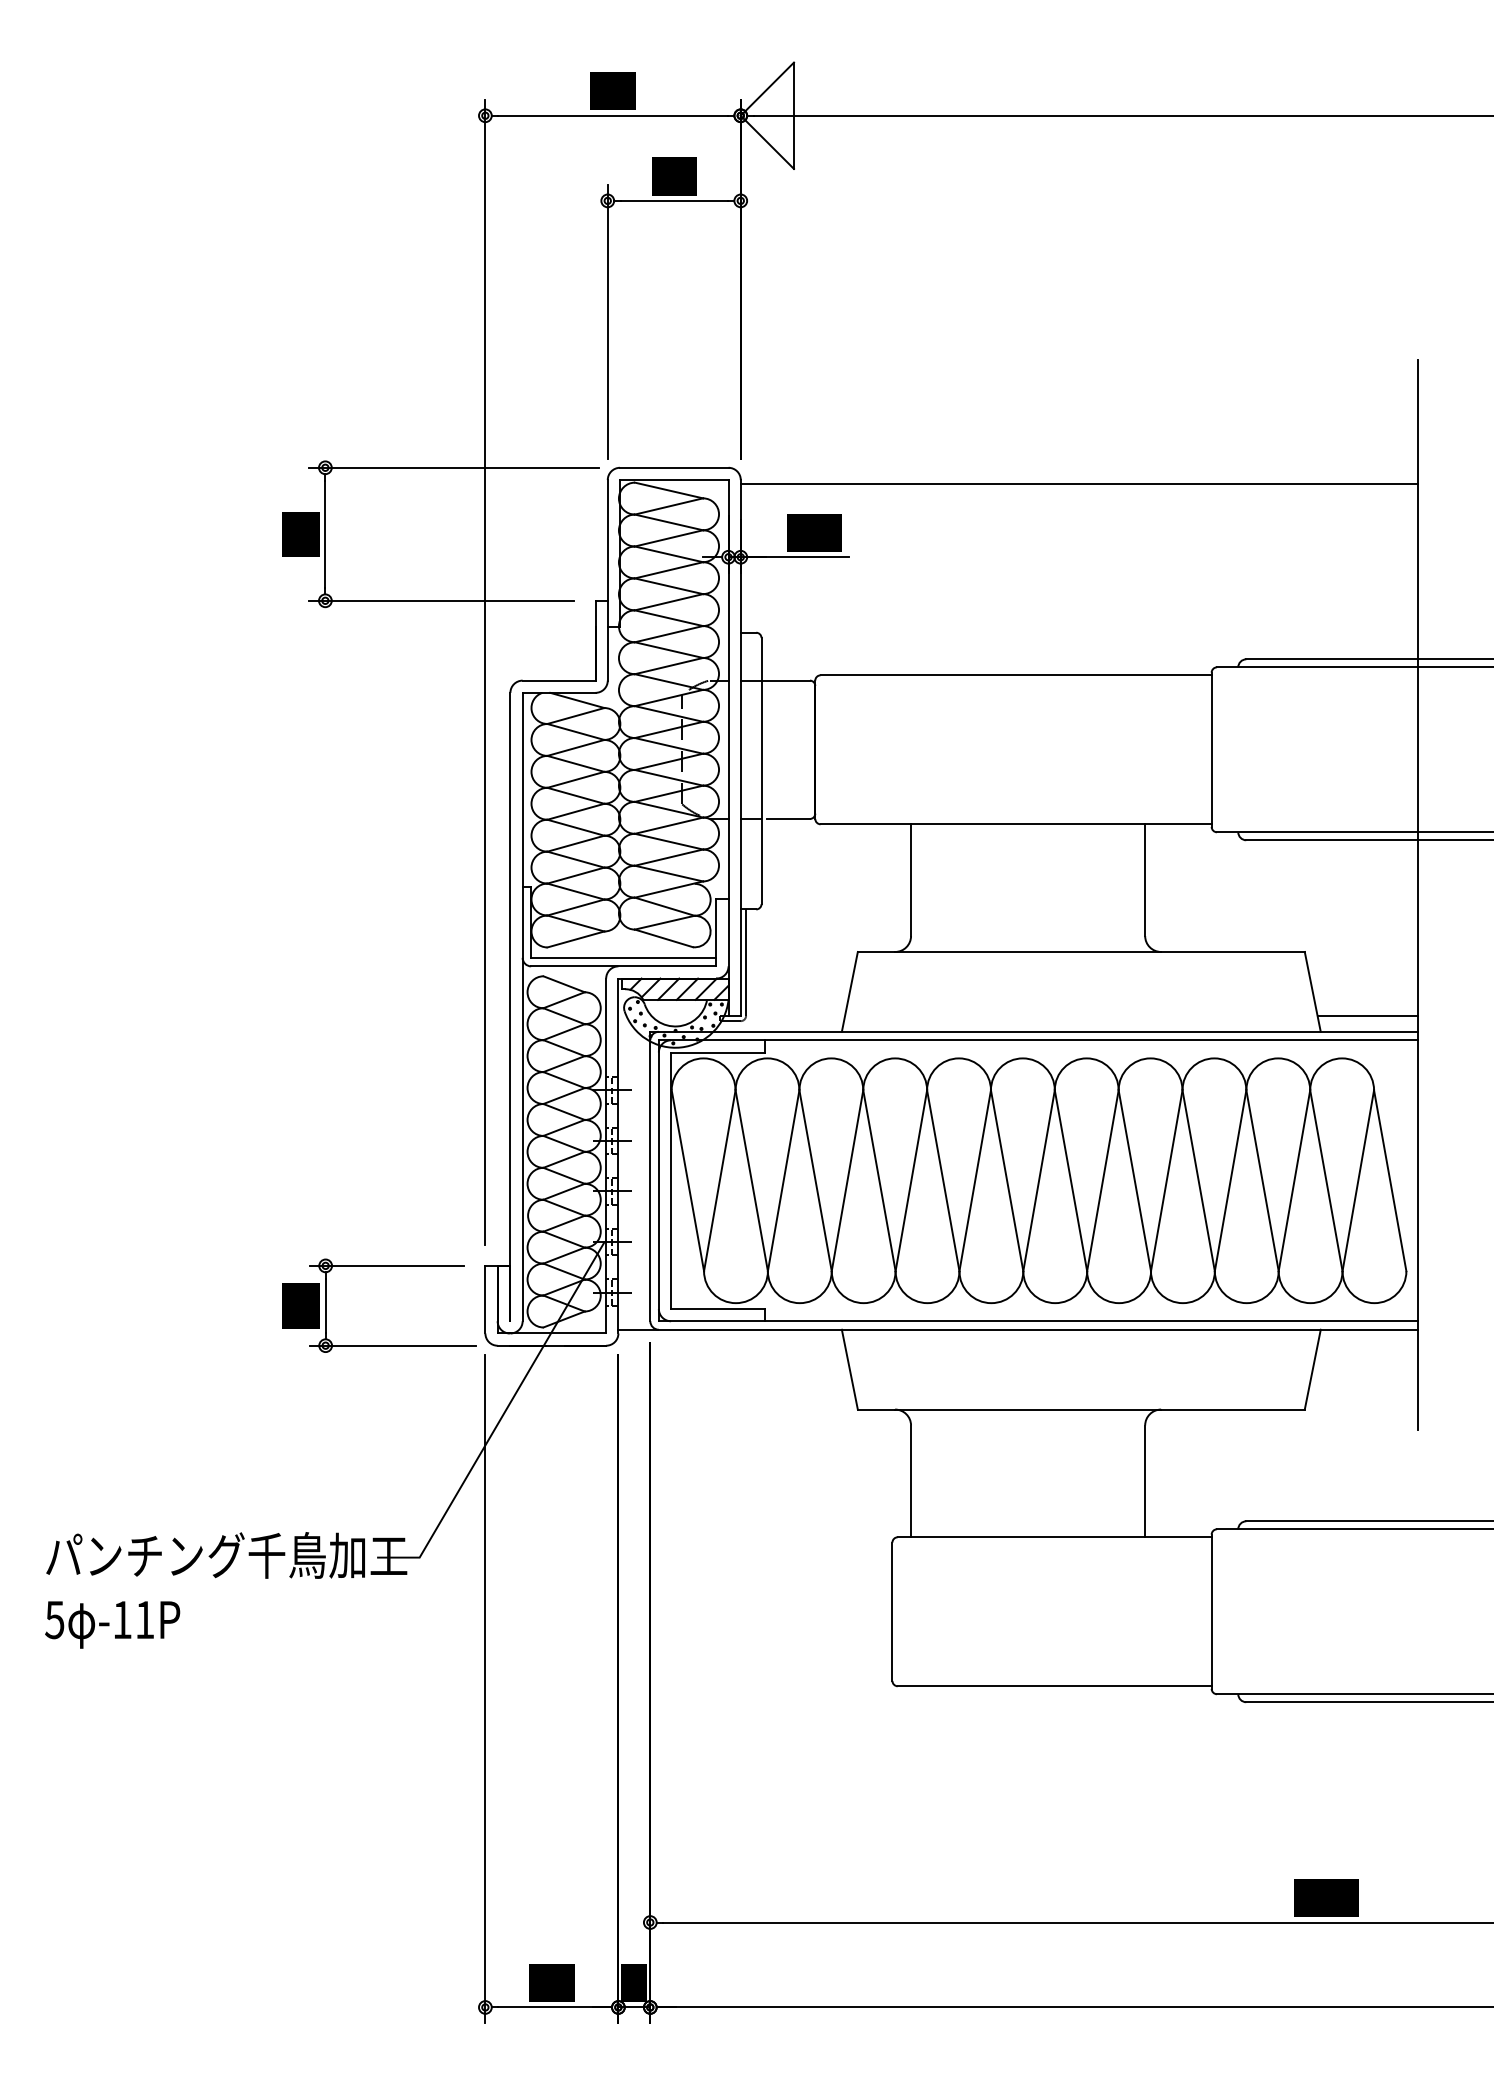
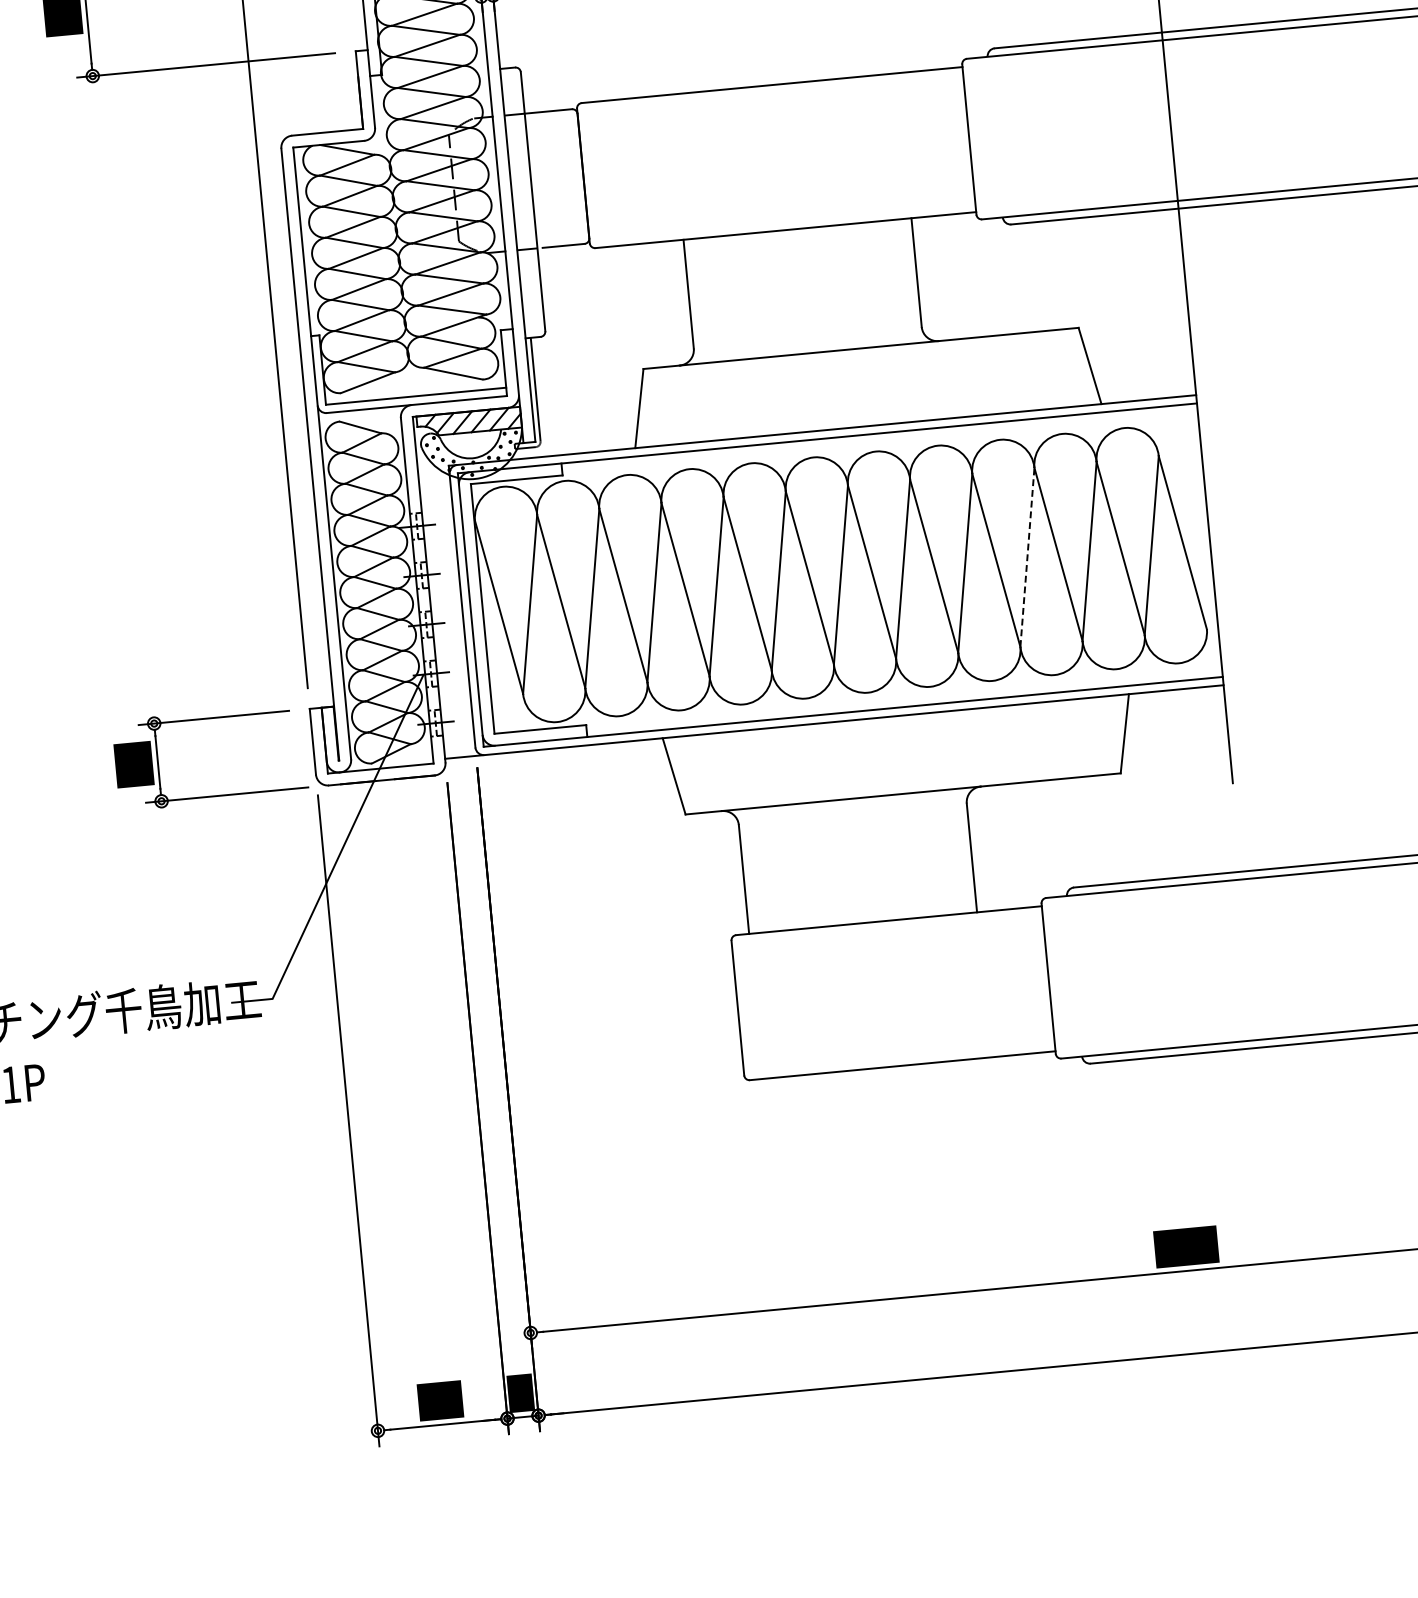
line: (1367, 1015) -> (1145, 383), removed
line: (1230, 1180) -> (1027, 557), solid -> dashed

